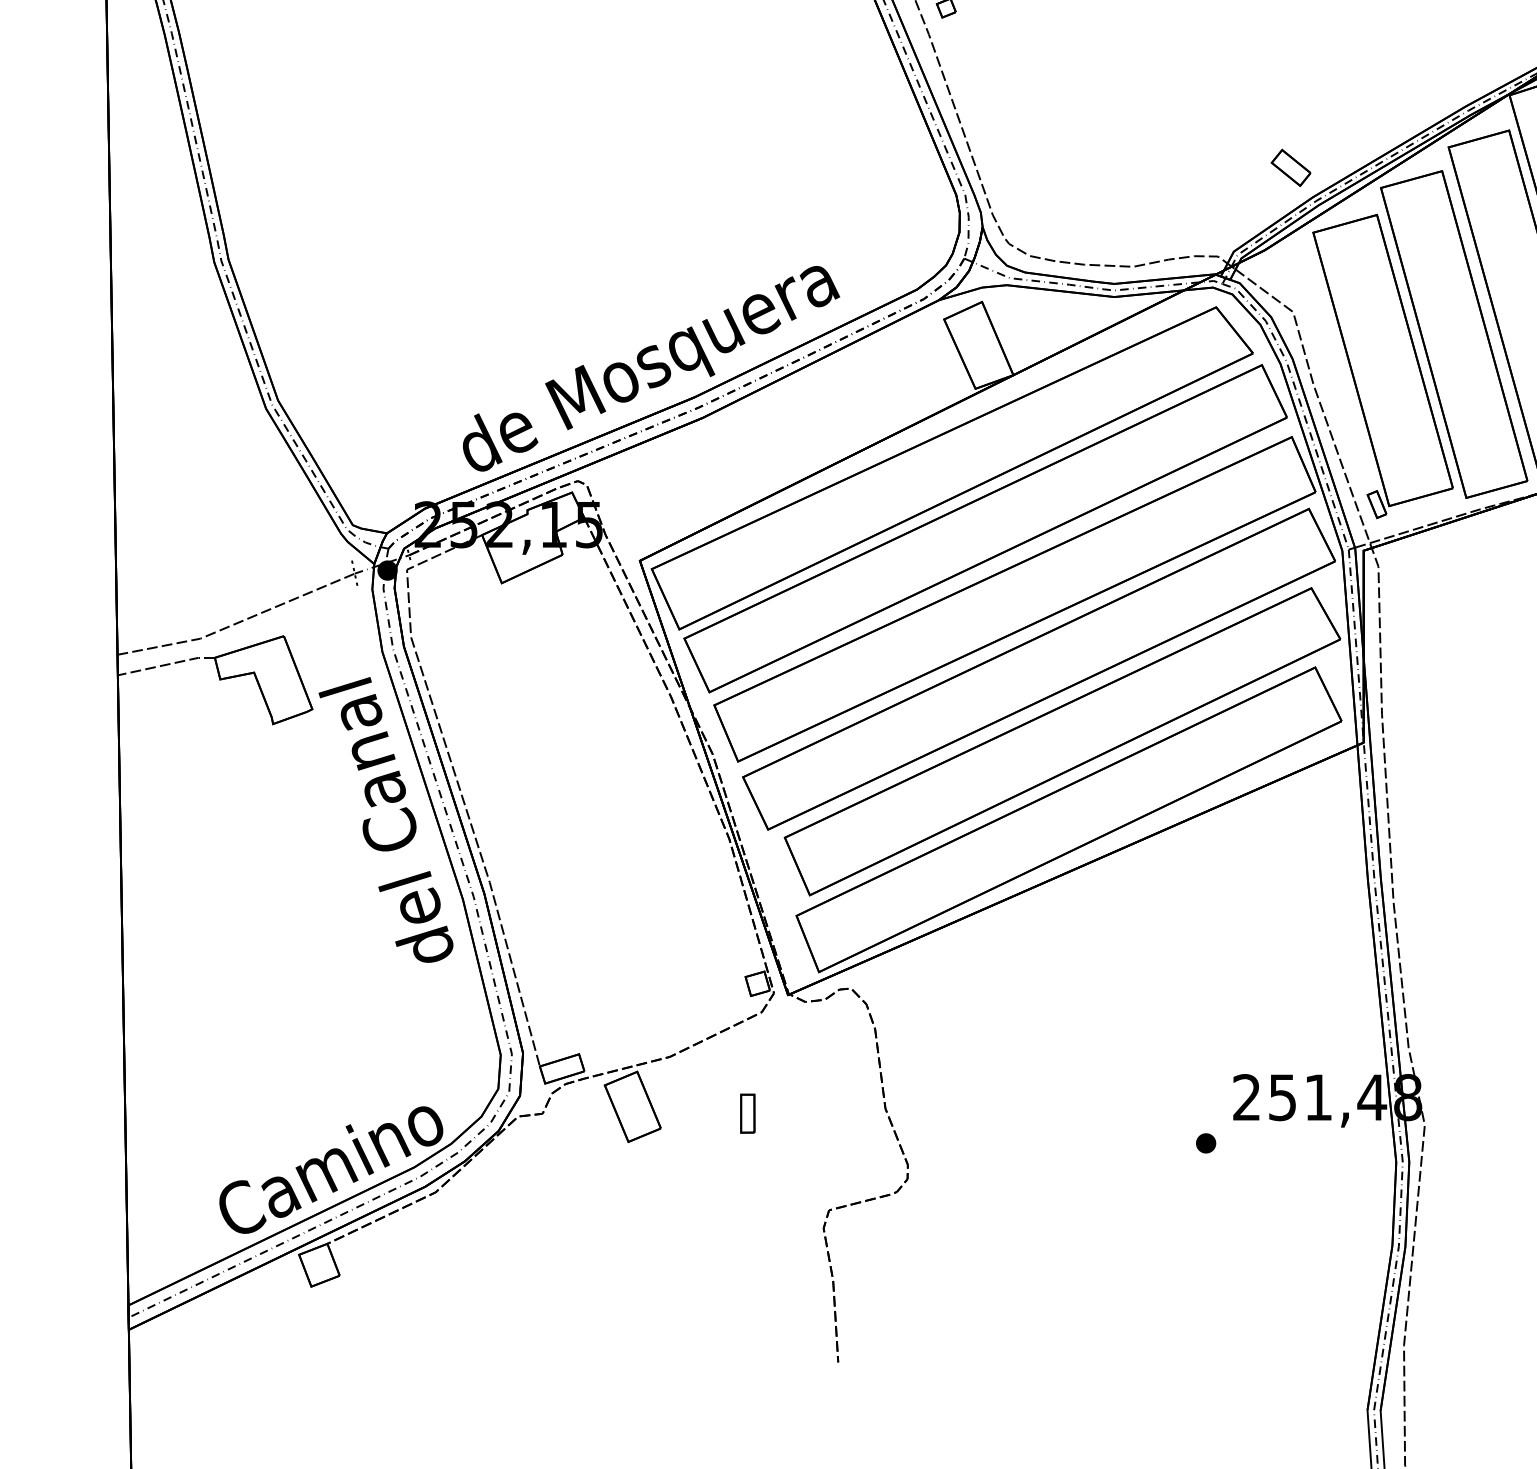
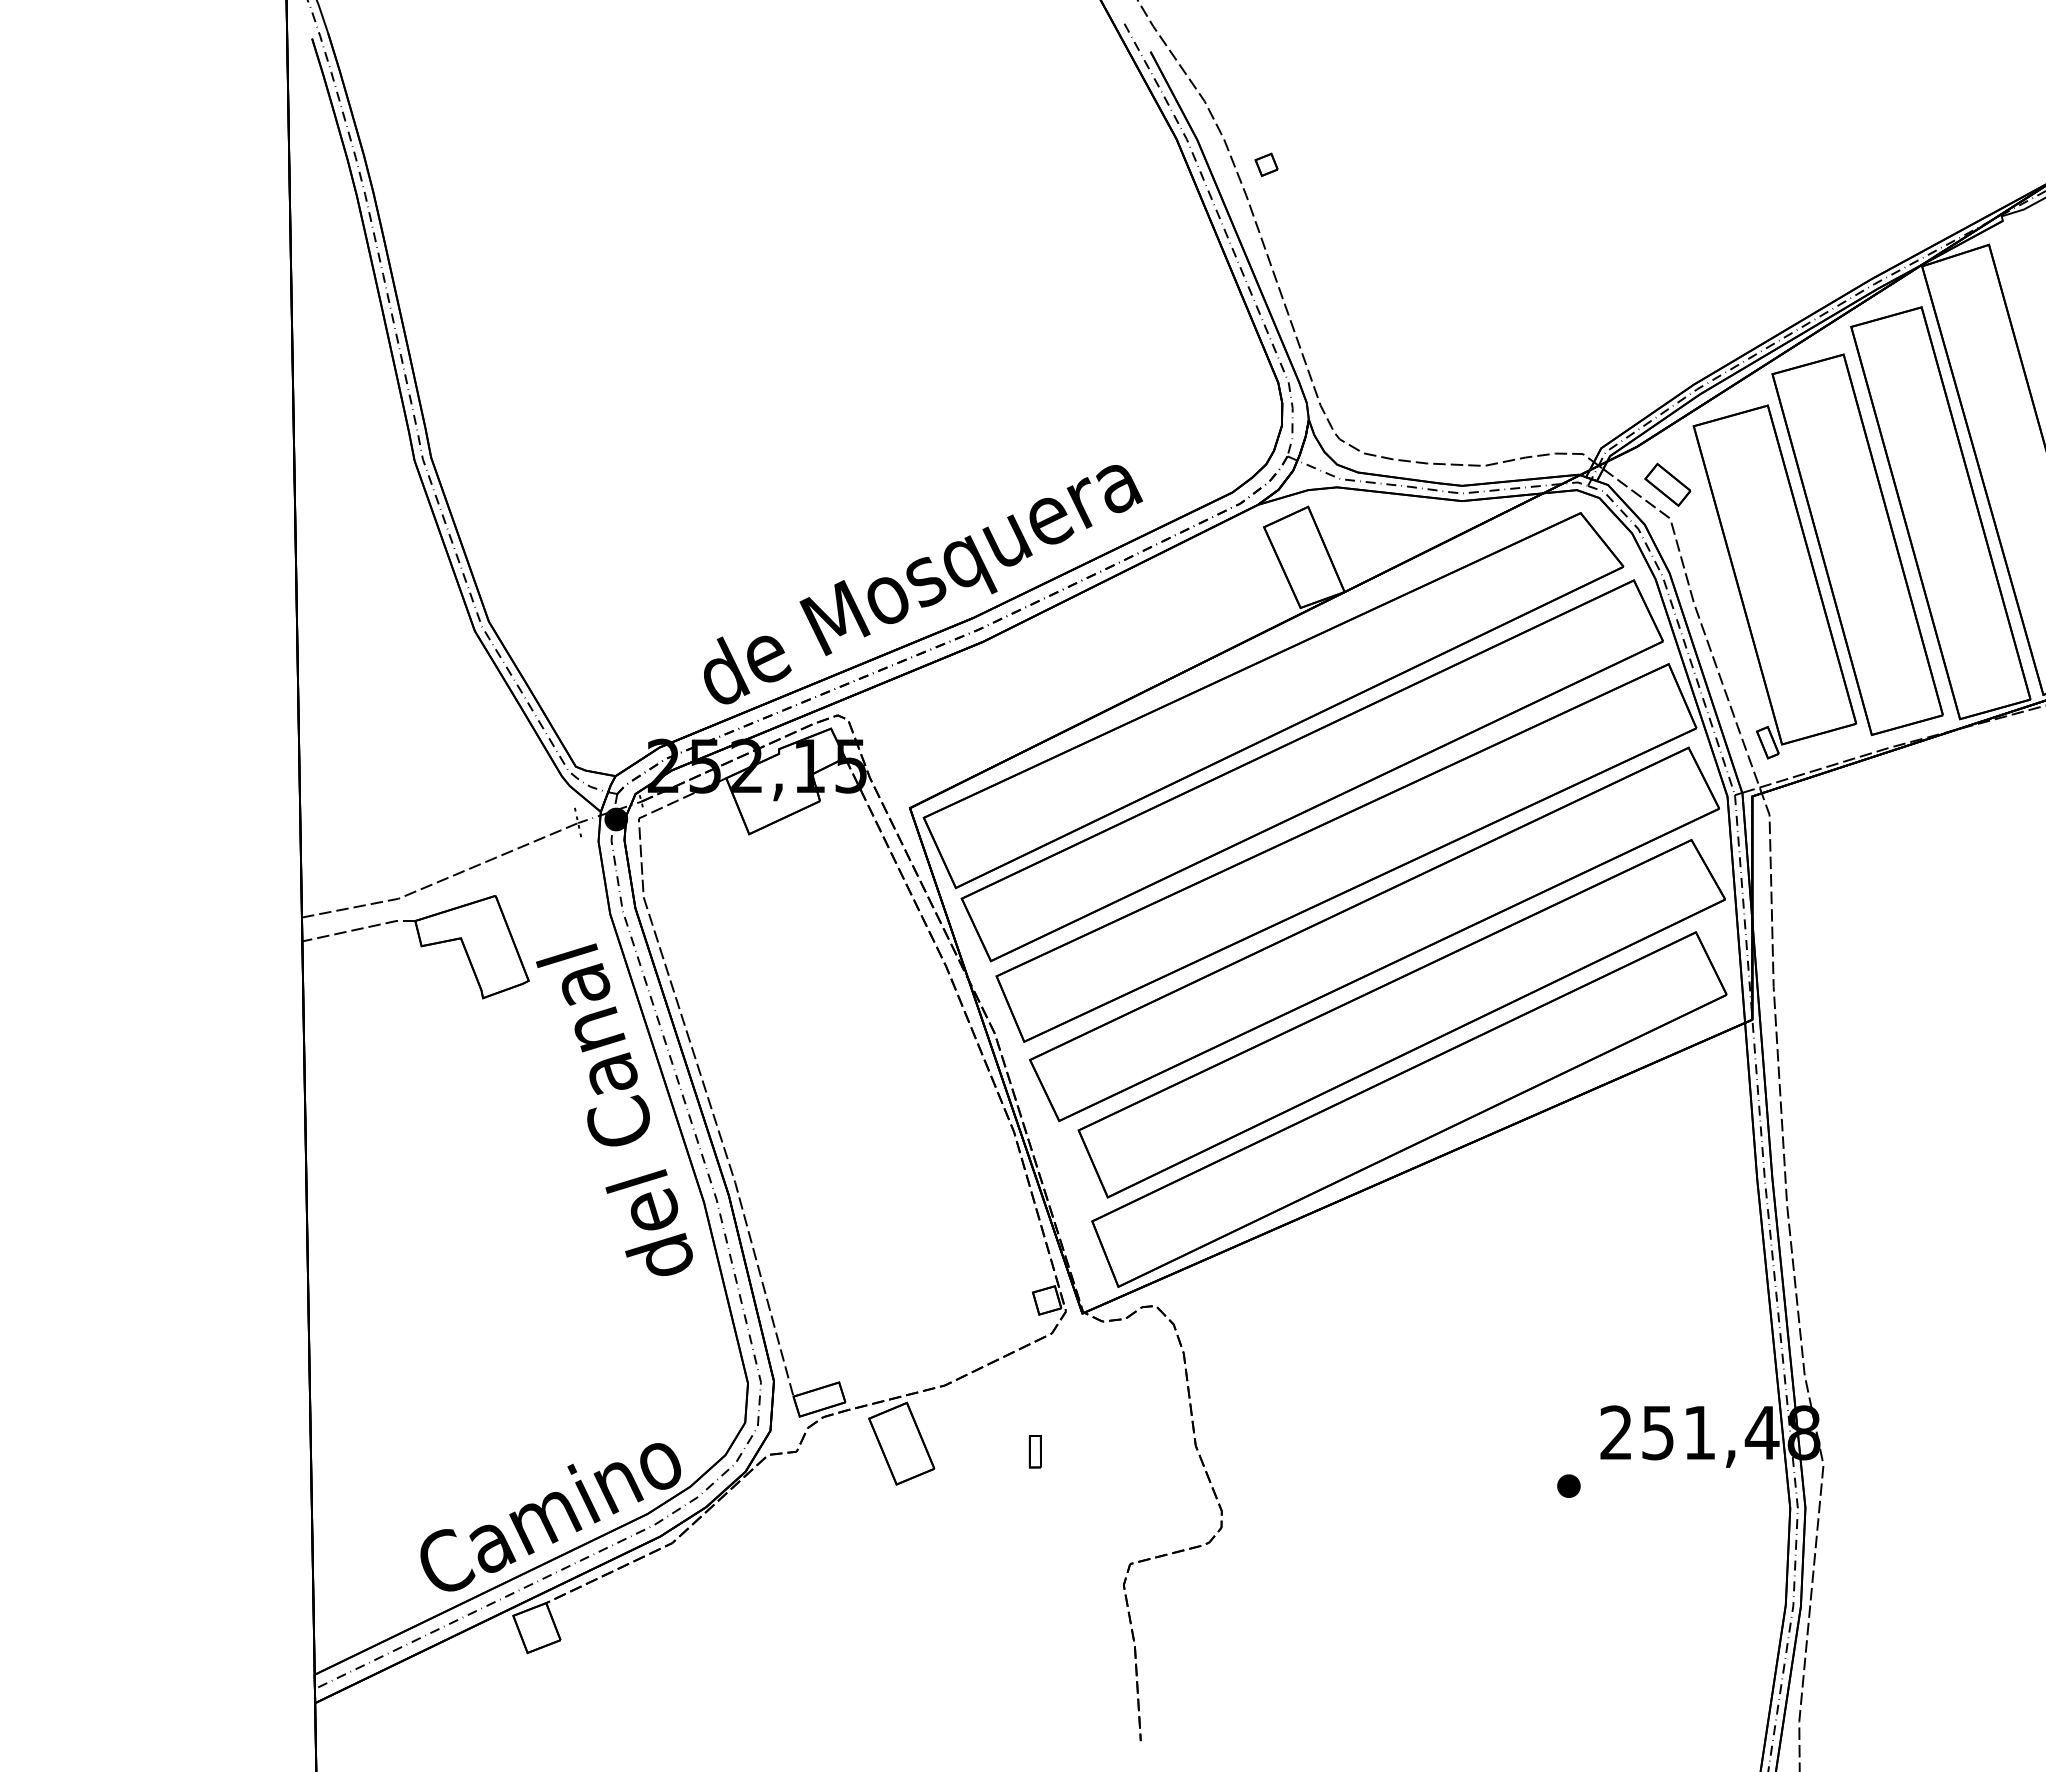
part: (1290, 167) -> (1667, 484), moved
part: (746, 1113) -> (1034, 1451), size x0.71

